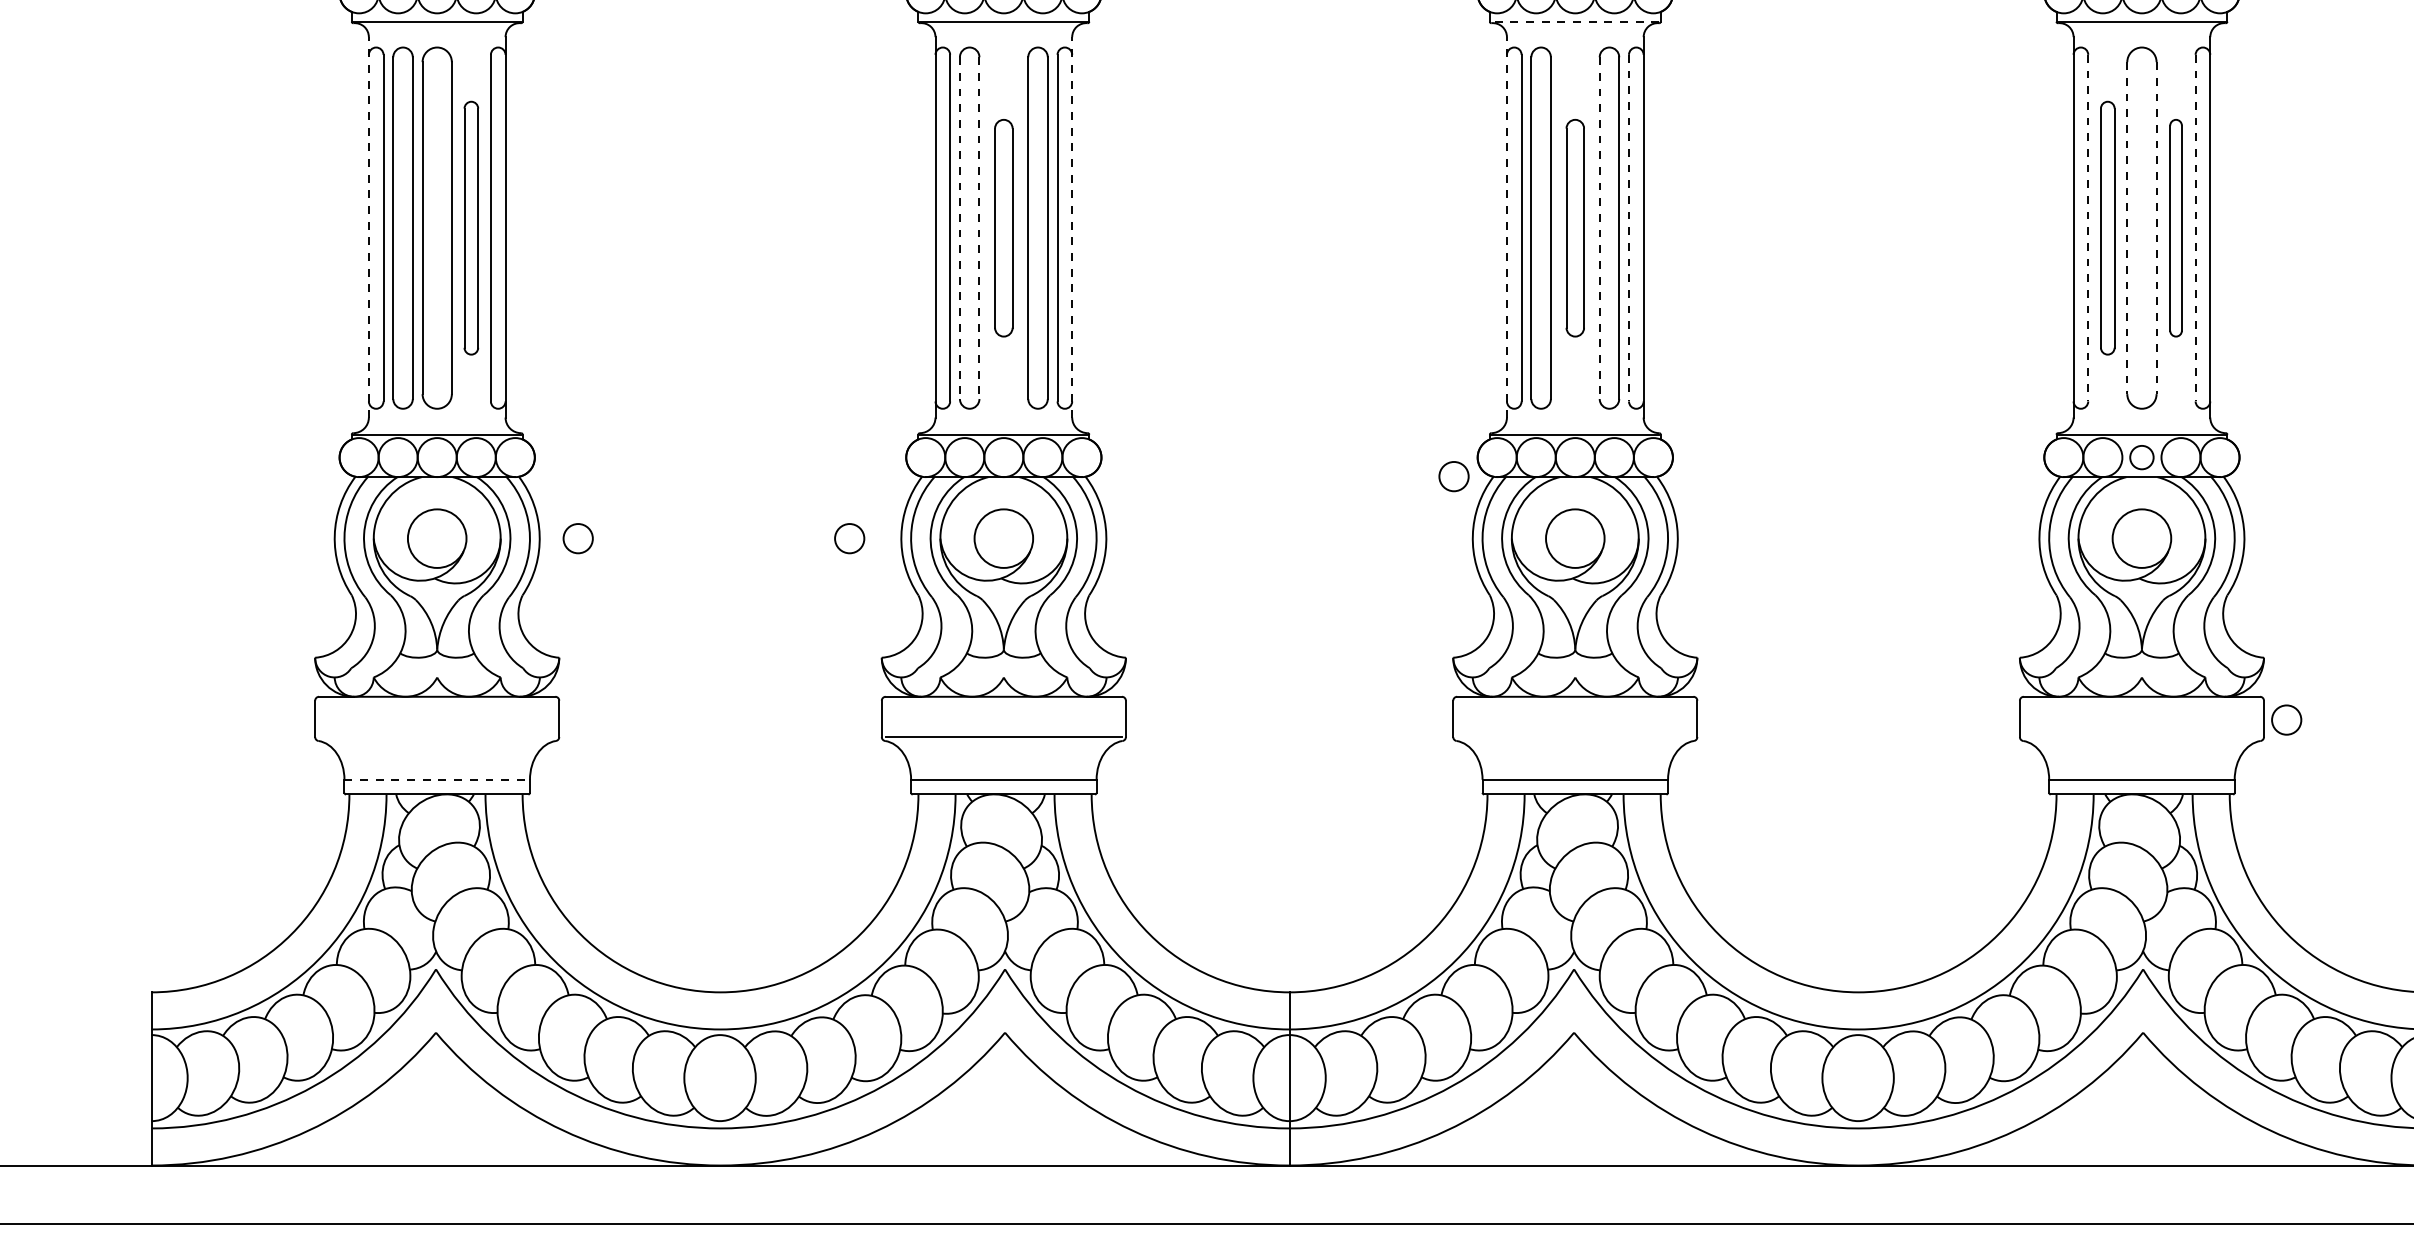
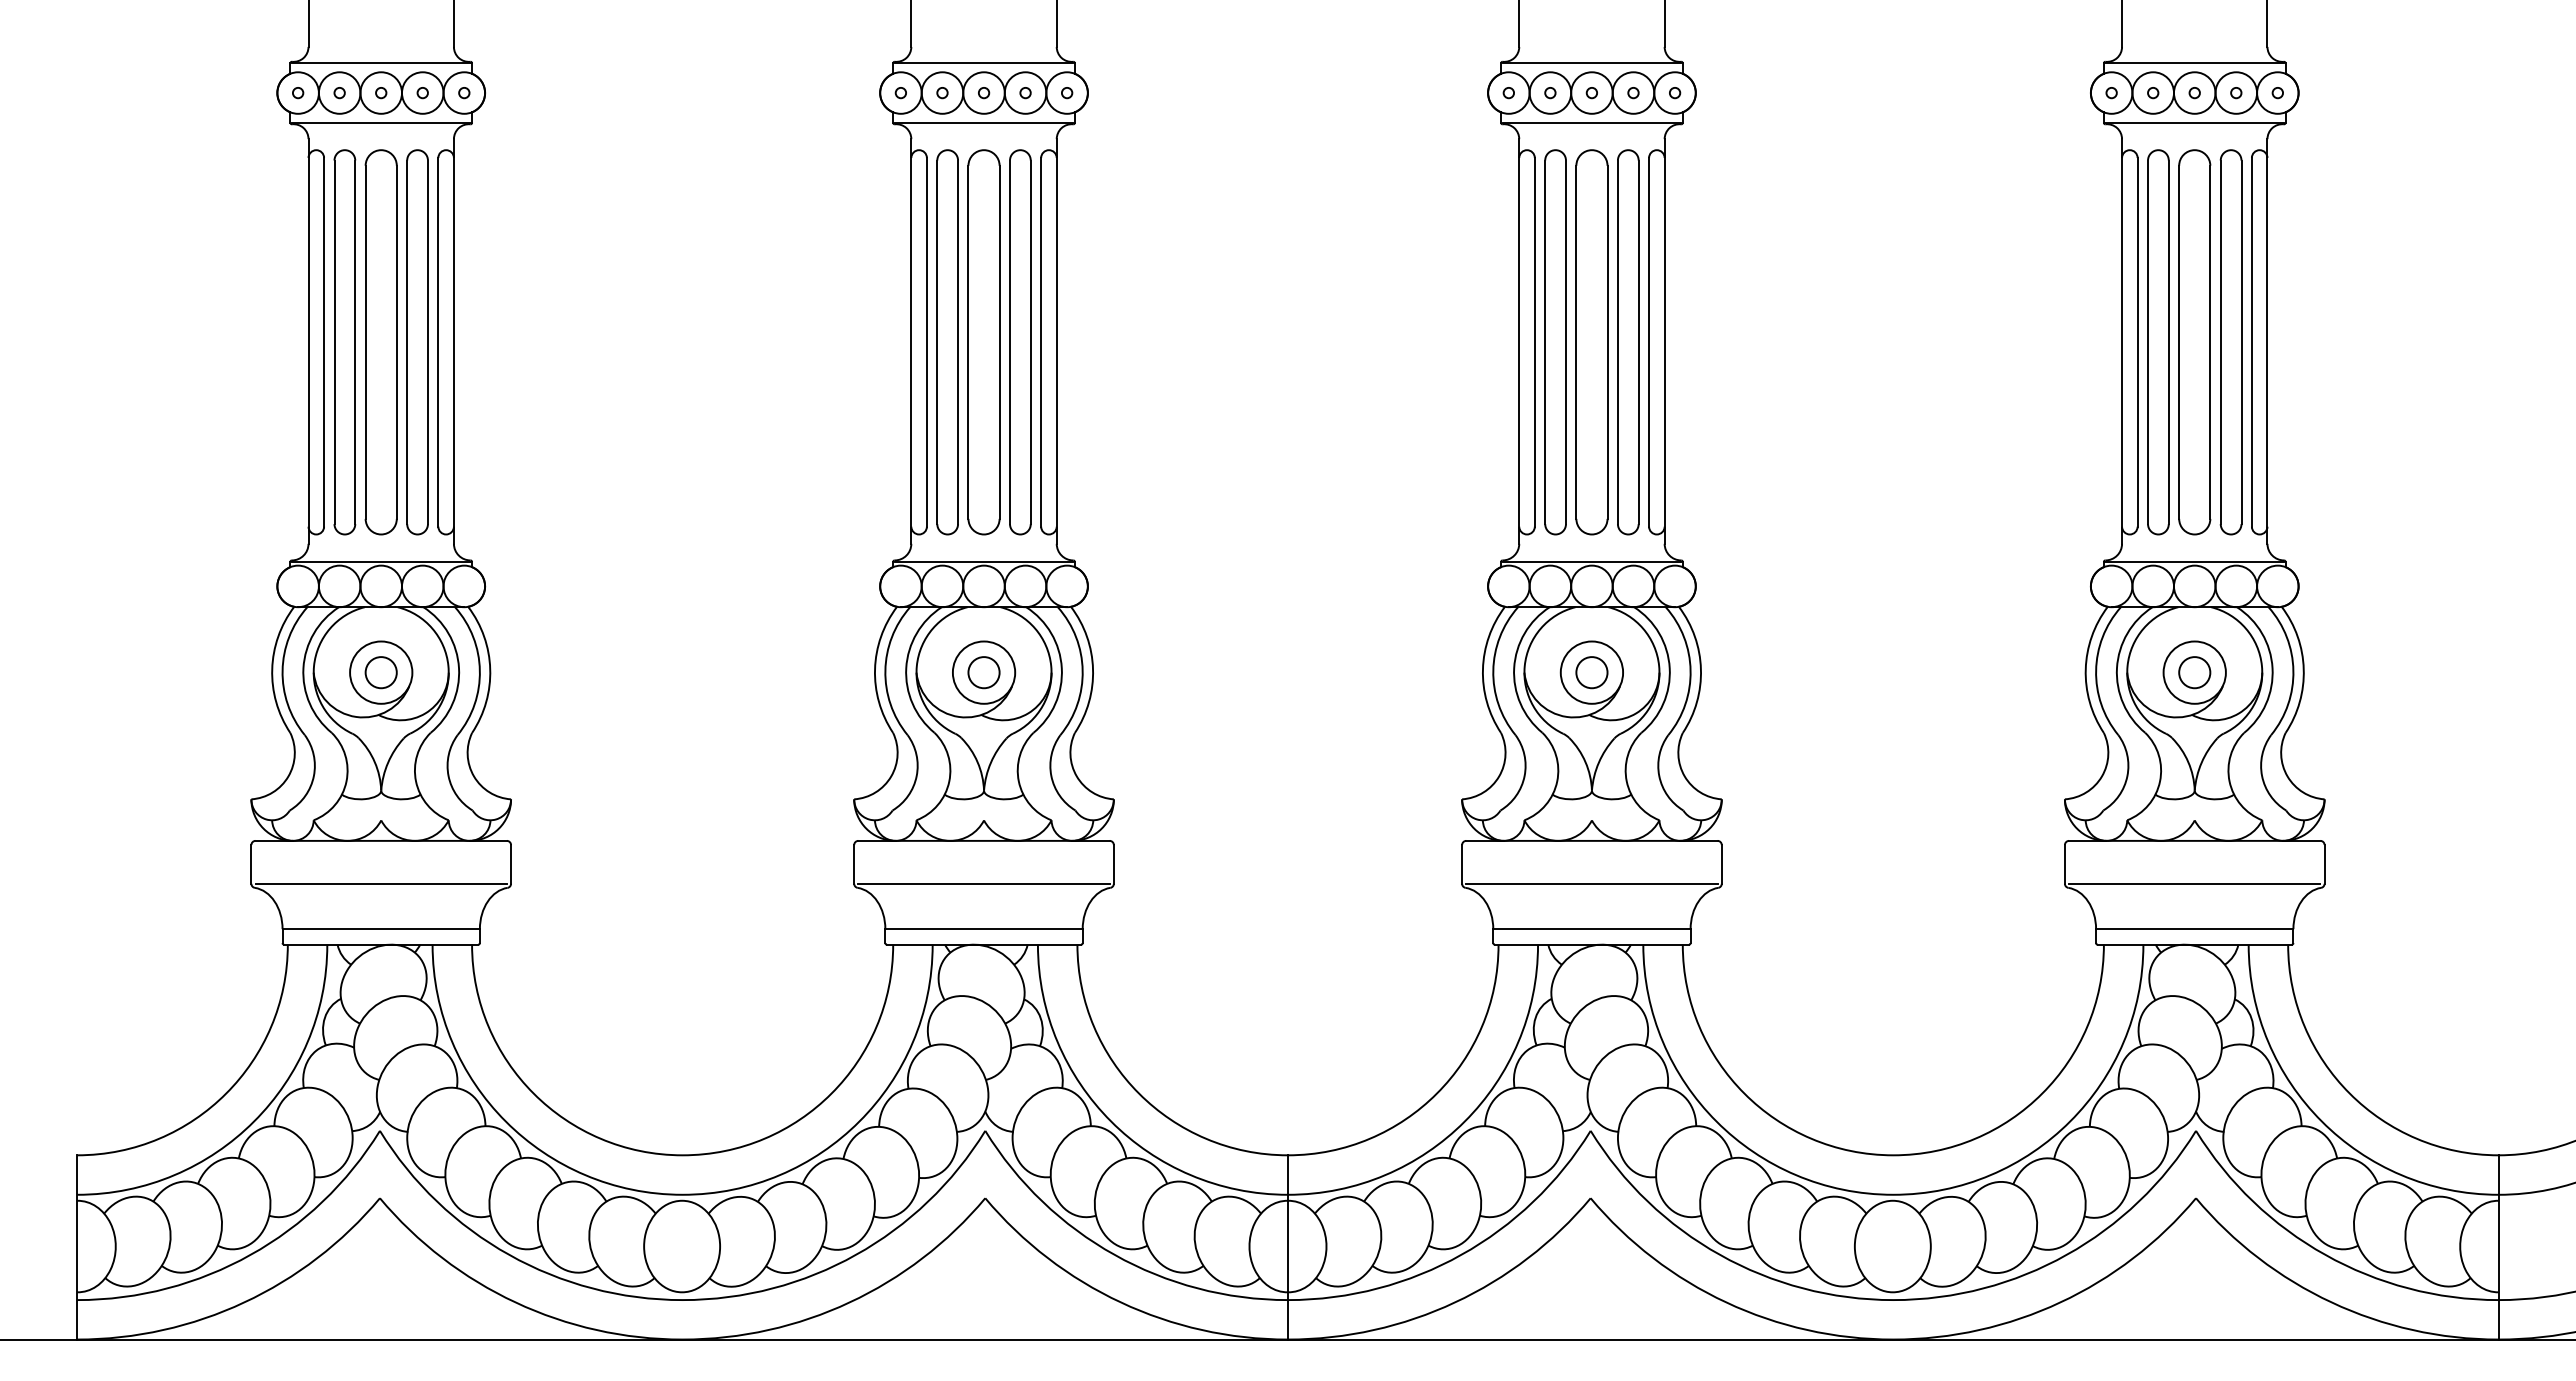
line: (1574, 21) -> (1591, 122), dashed -> solid
line: (368, 227) -> (308, 341), dashed -> solid
line: (1071, 227) -> (1056, 341), dashed -> solid
line: (1507, 227) -> (1519, 341), dashed -> solid
part: (471, 228) -> (417, 342), size x1.43
line: (960, 228) -> (937, 342), dashed -> solid
line: (979, 228) -> (958, 342), dashed -> solid
part: (1003, 228) -> (983, 342), size x1.67
part: (1574, 228) -> (1591, 342), size x1.67
line: (1599, 228) -> (1617, 342), dashed -> solid
line: (1629, 228) -> (1649, 342), dashed -> solid
line: (2088, 228) -> (2137, 342), dashed -> solid
part: (2107, 228) -> (2158, 342), size x1.43
line: (2127, 228) -> (2179, 342), dashed -> solid
line: (2156, 228) -> (2210, 342), dashed -> solid
part: (2175, 228) -> (2230, 342), size x1.67
line: (2195, 228) -> (2251, 342), dashed -> solid
circle: (2141, 457) -> (2194, 586), size x1.67
circle: (1453, 476) -> (1591, 672), moved
circle: (577, 538) -> (380, 672), moved
circle: (849, 538) -> (983, 672), moved
circle: (2286, 719) -> (2194, 672), moved
line: (436, 736) -> (380, 883), added
line: (1574, 736) -> (1591, 883), added
line: (2141, 736) -> (2194, 883), added
line: (437, 780) -> (381, 929), dashed -> solid

